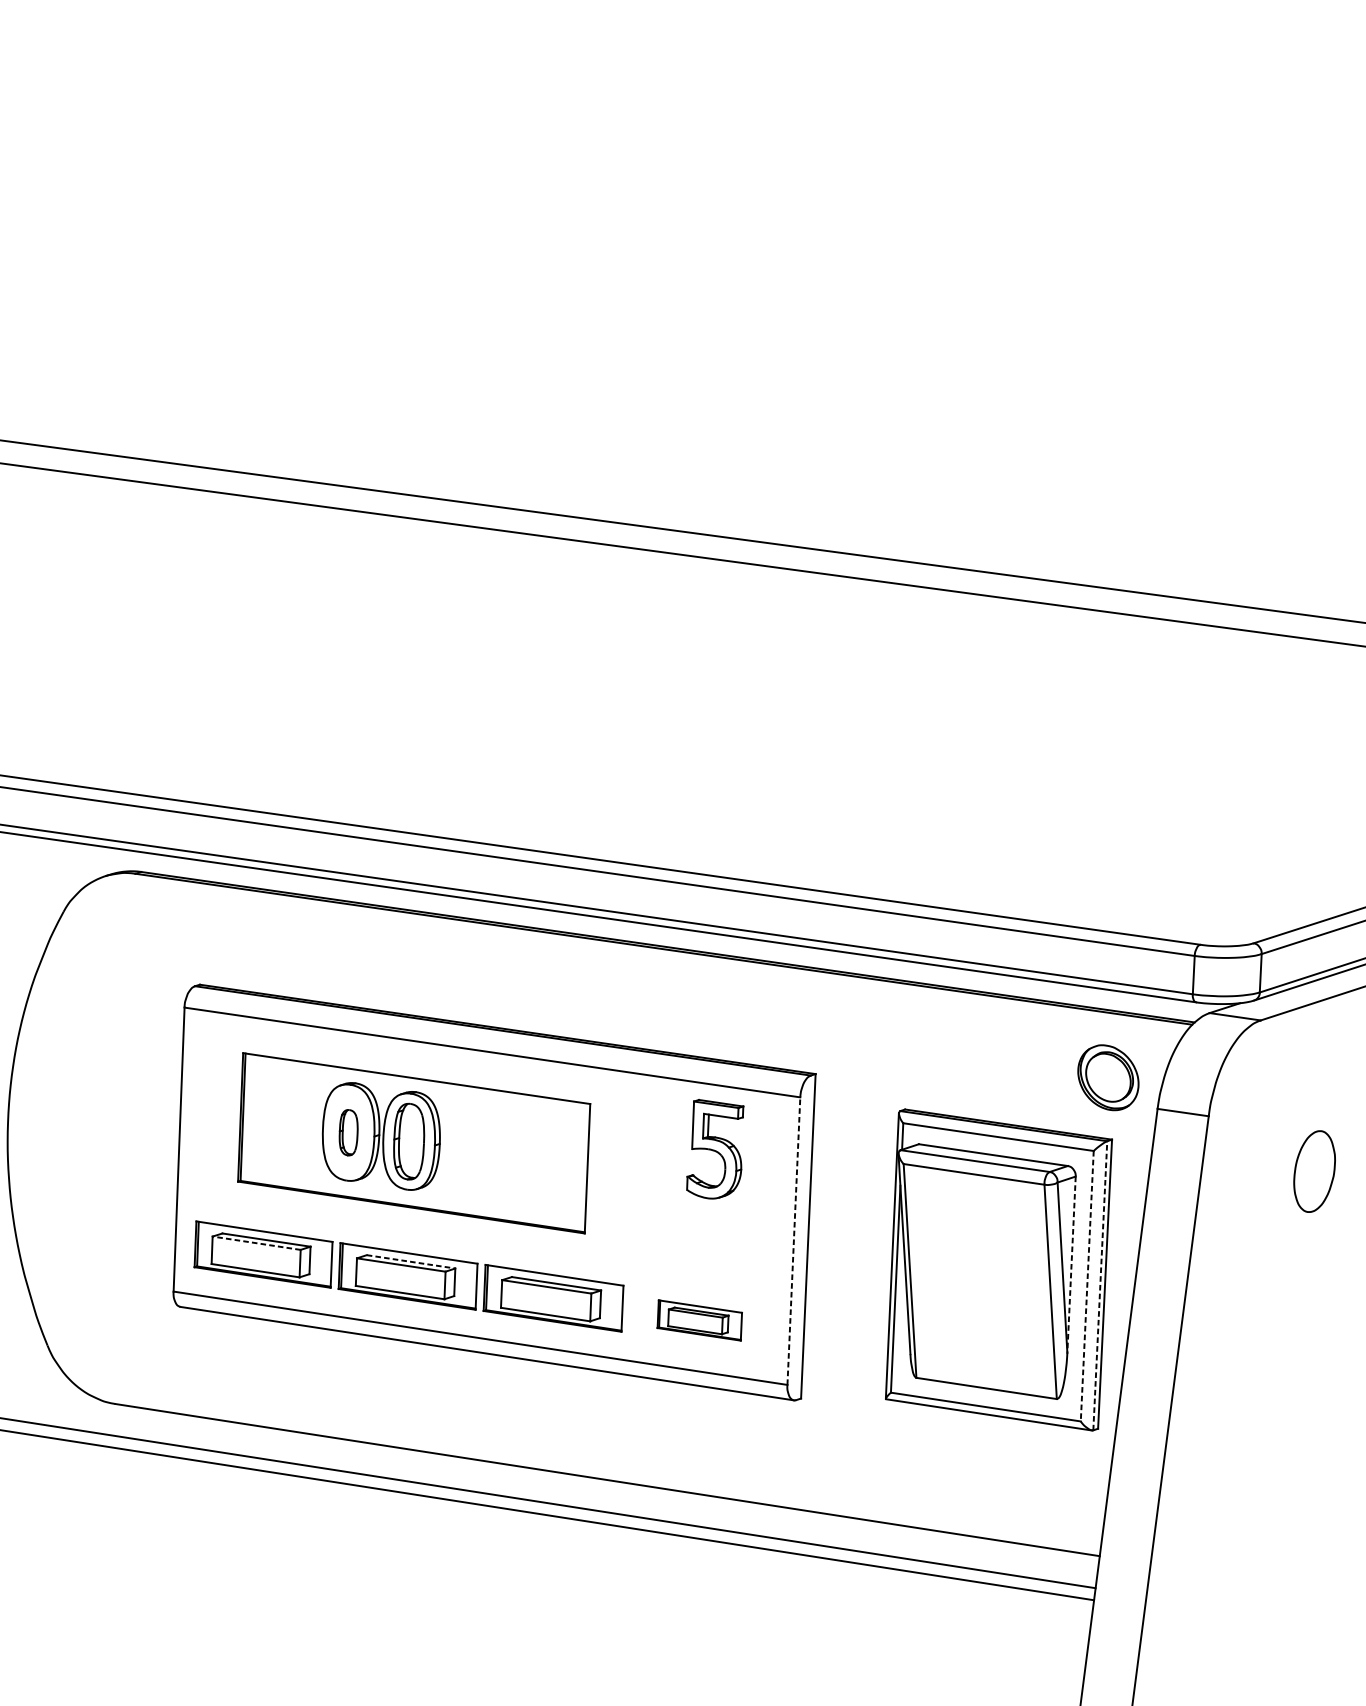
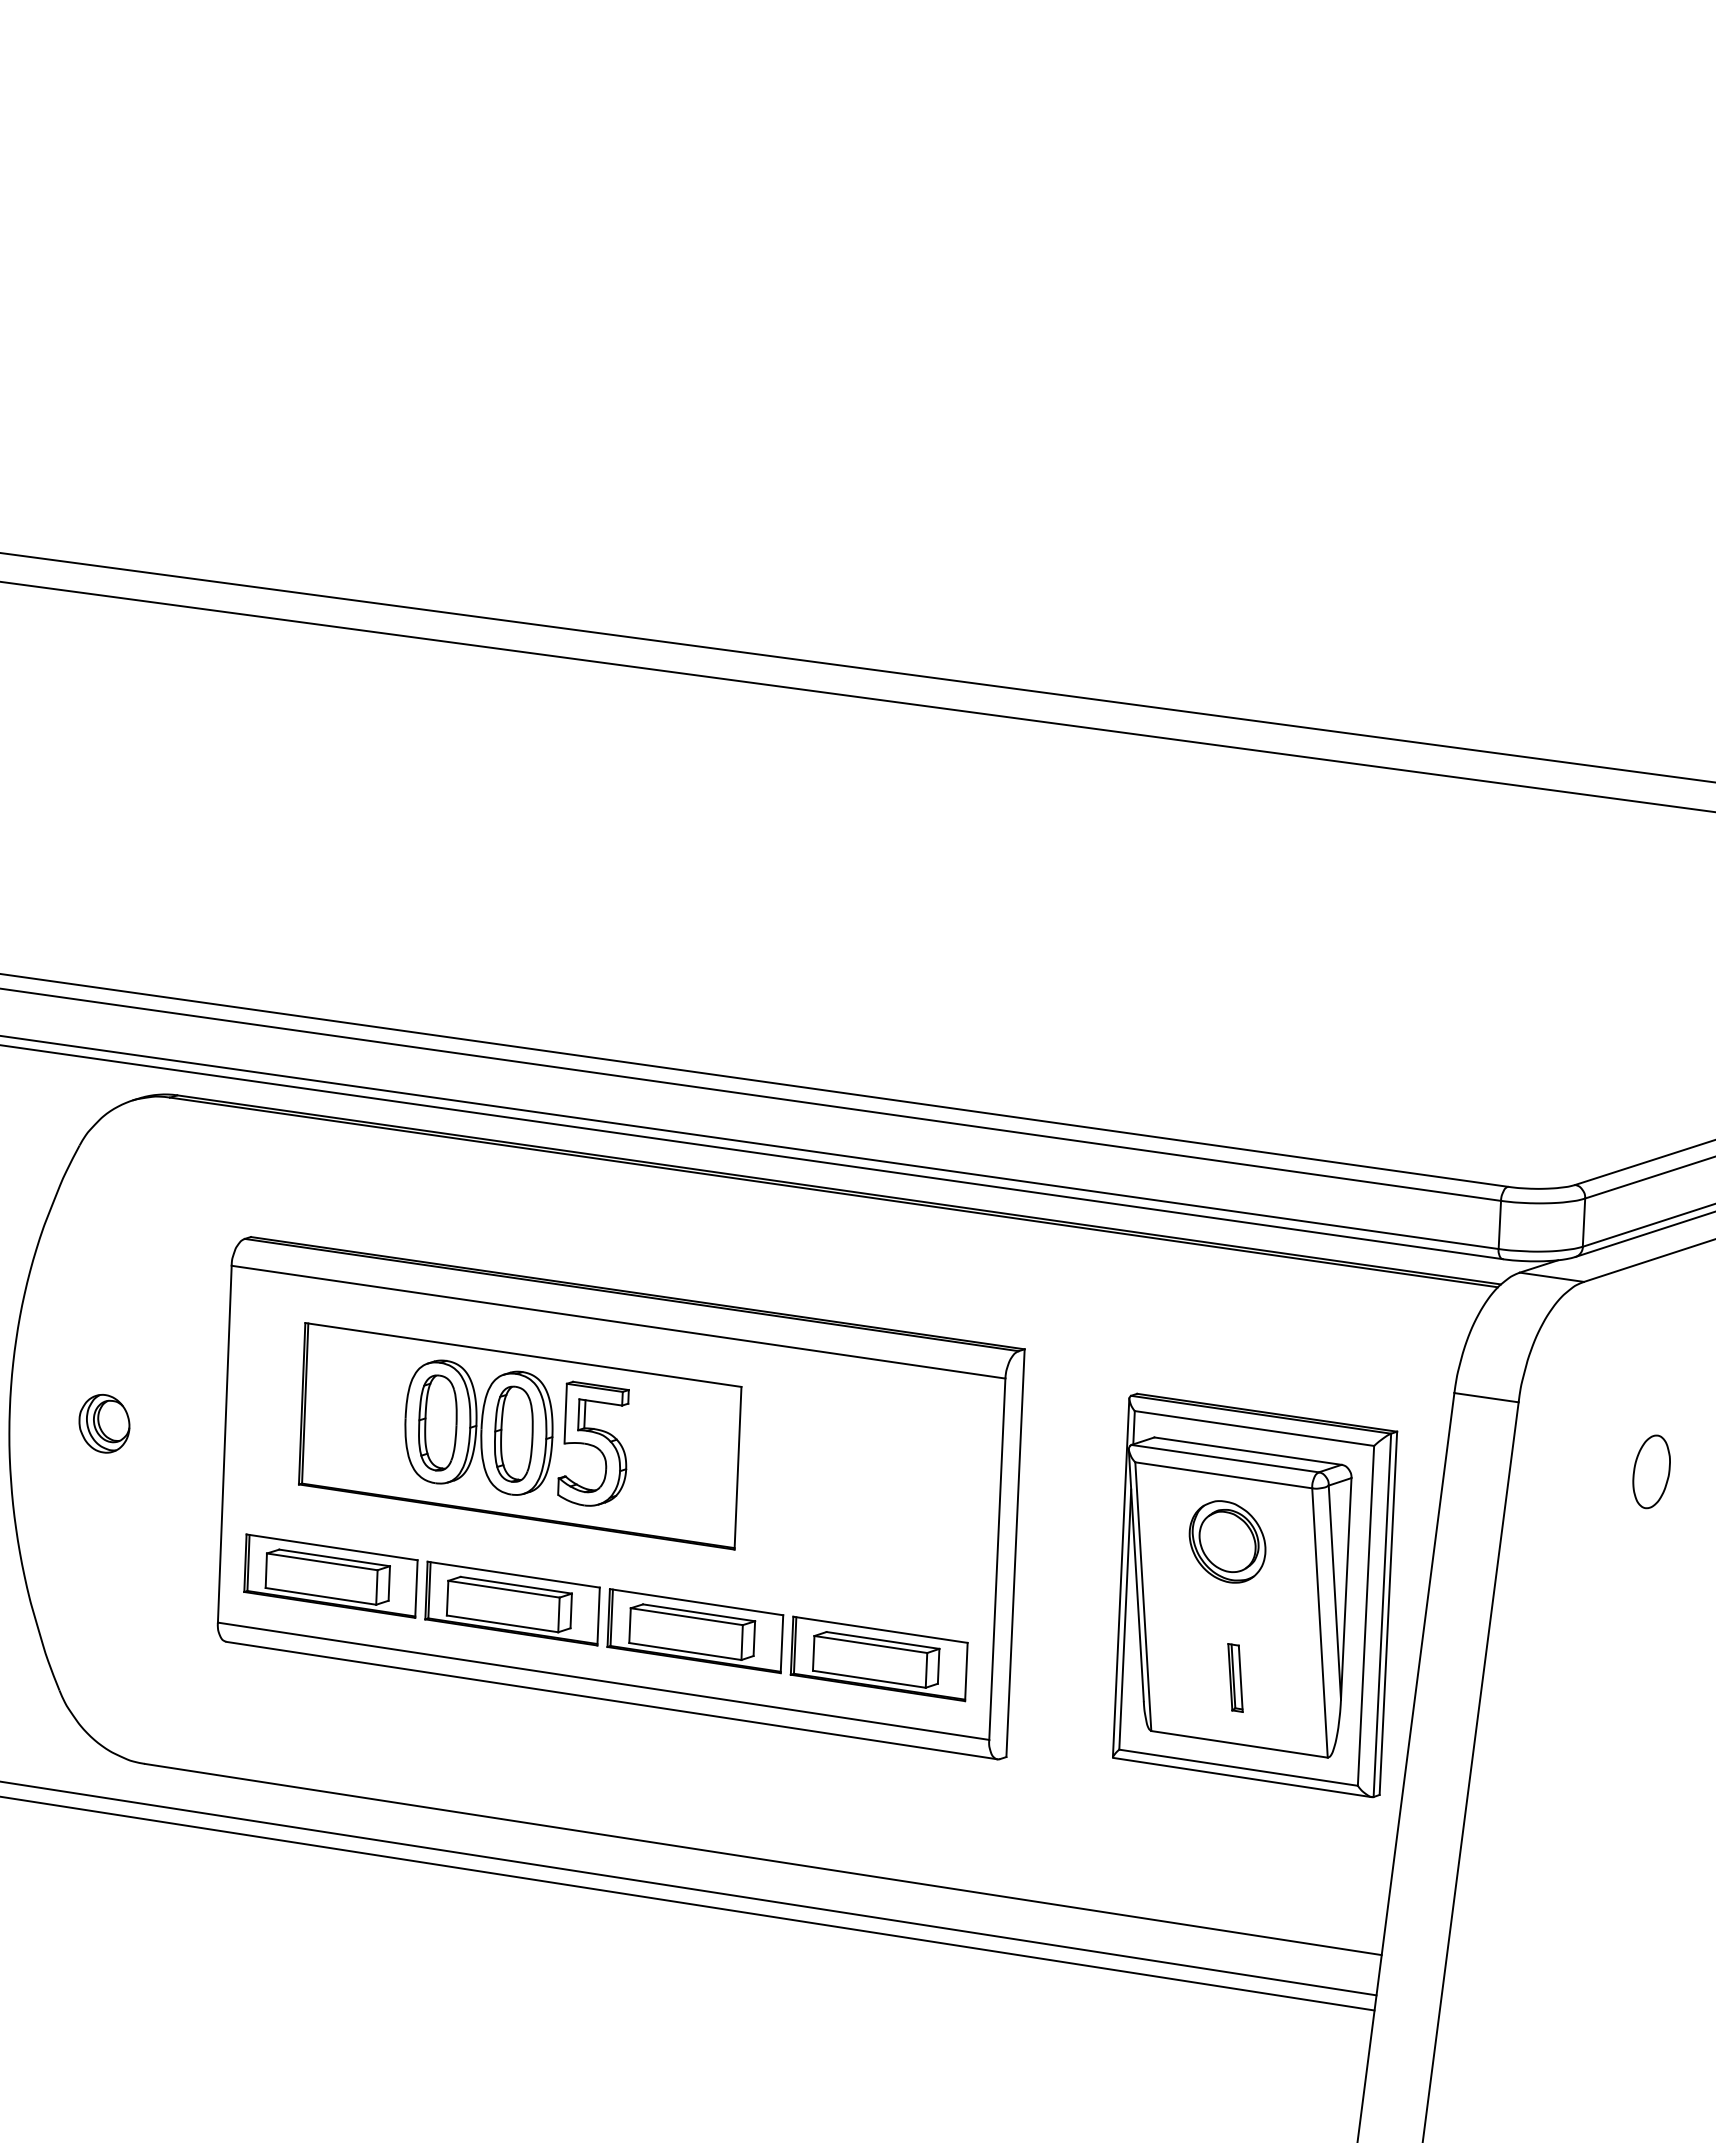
part: (1108, 1077) -> (1227, 1541), moved
part: (348, 1132) -> (437, 1422), size x1.67
part: (83, 1133) -> (104, 1423), added
part: (715, 1149) -> (593, 1443), moved
part: (1314, 1171) -> (1651, 1471), size x0.71
line: (794, 1241) -> (997, 1559), dashed -> solid
line: (256, 1242) -> (322, 1561), dashed -> solid
line: (411, 1262) -> (516, 1585), dashed -> solid
line: (1071, 1264) -> (1346, 1588), dashed -> solid
line: (1100, 1285) -> (1382, 1615), dashed -> solid
line: (1086, 1286) -> (1365, 1616), dashed -> solid
part: (699, 1320) -> (878, 1658), size x1.67
part: (983, 1335) -> (1235, 1677), added

